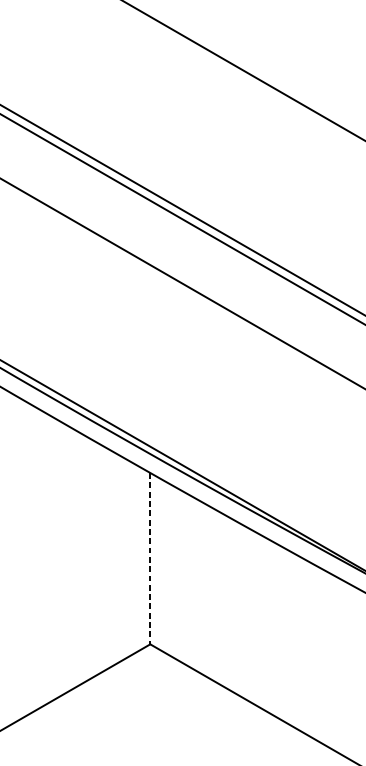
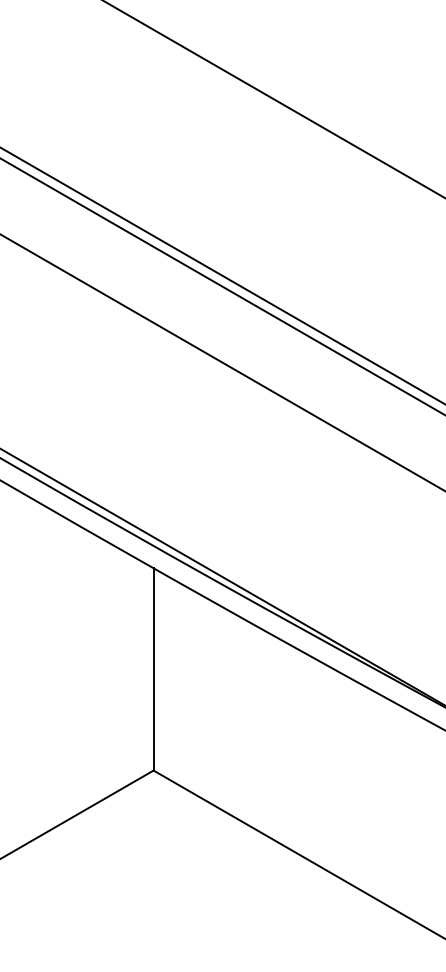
line: (150, 558) -> (153, 669), dashed -> solid

